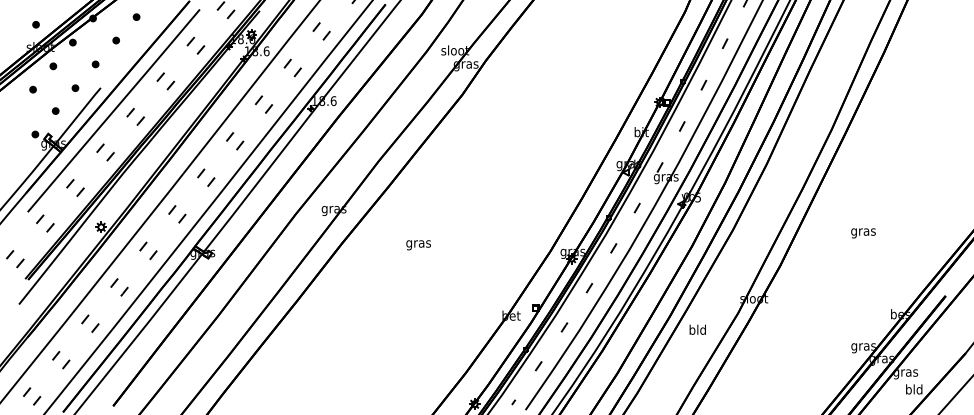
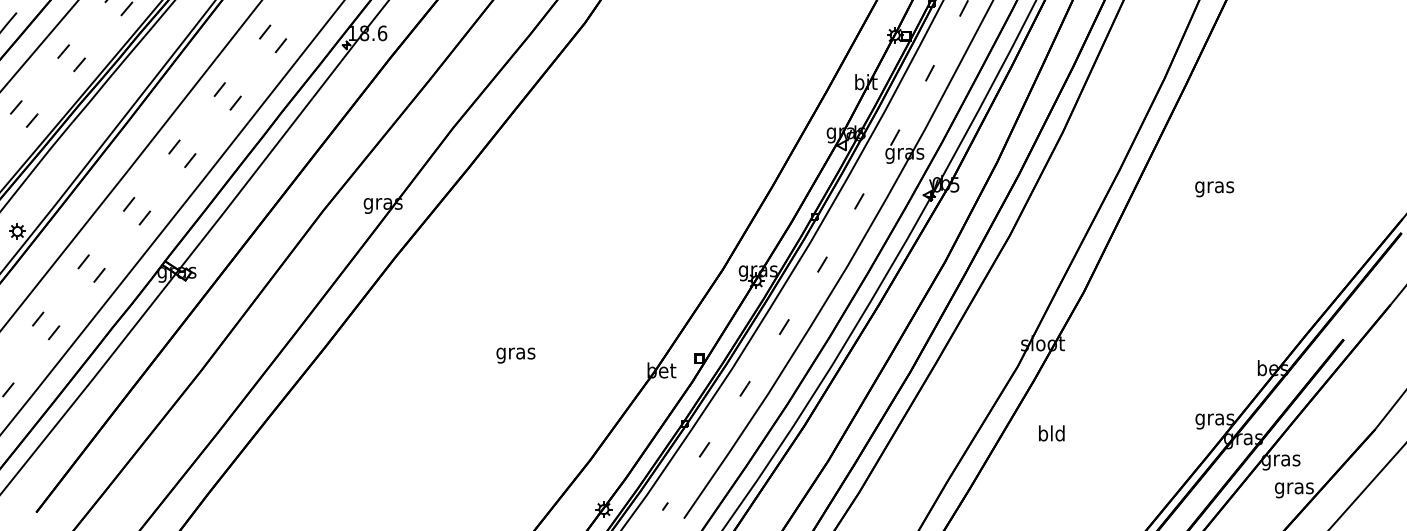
text: (863, 233) -> (1214, 189), moved
text: (418, 245) -> (515, 355), moved
text: (697, 329) -> (1051, 432), moved
text: (913, 390) -> (1293, 487), bld -> gras

